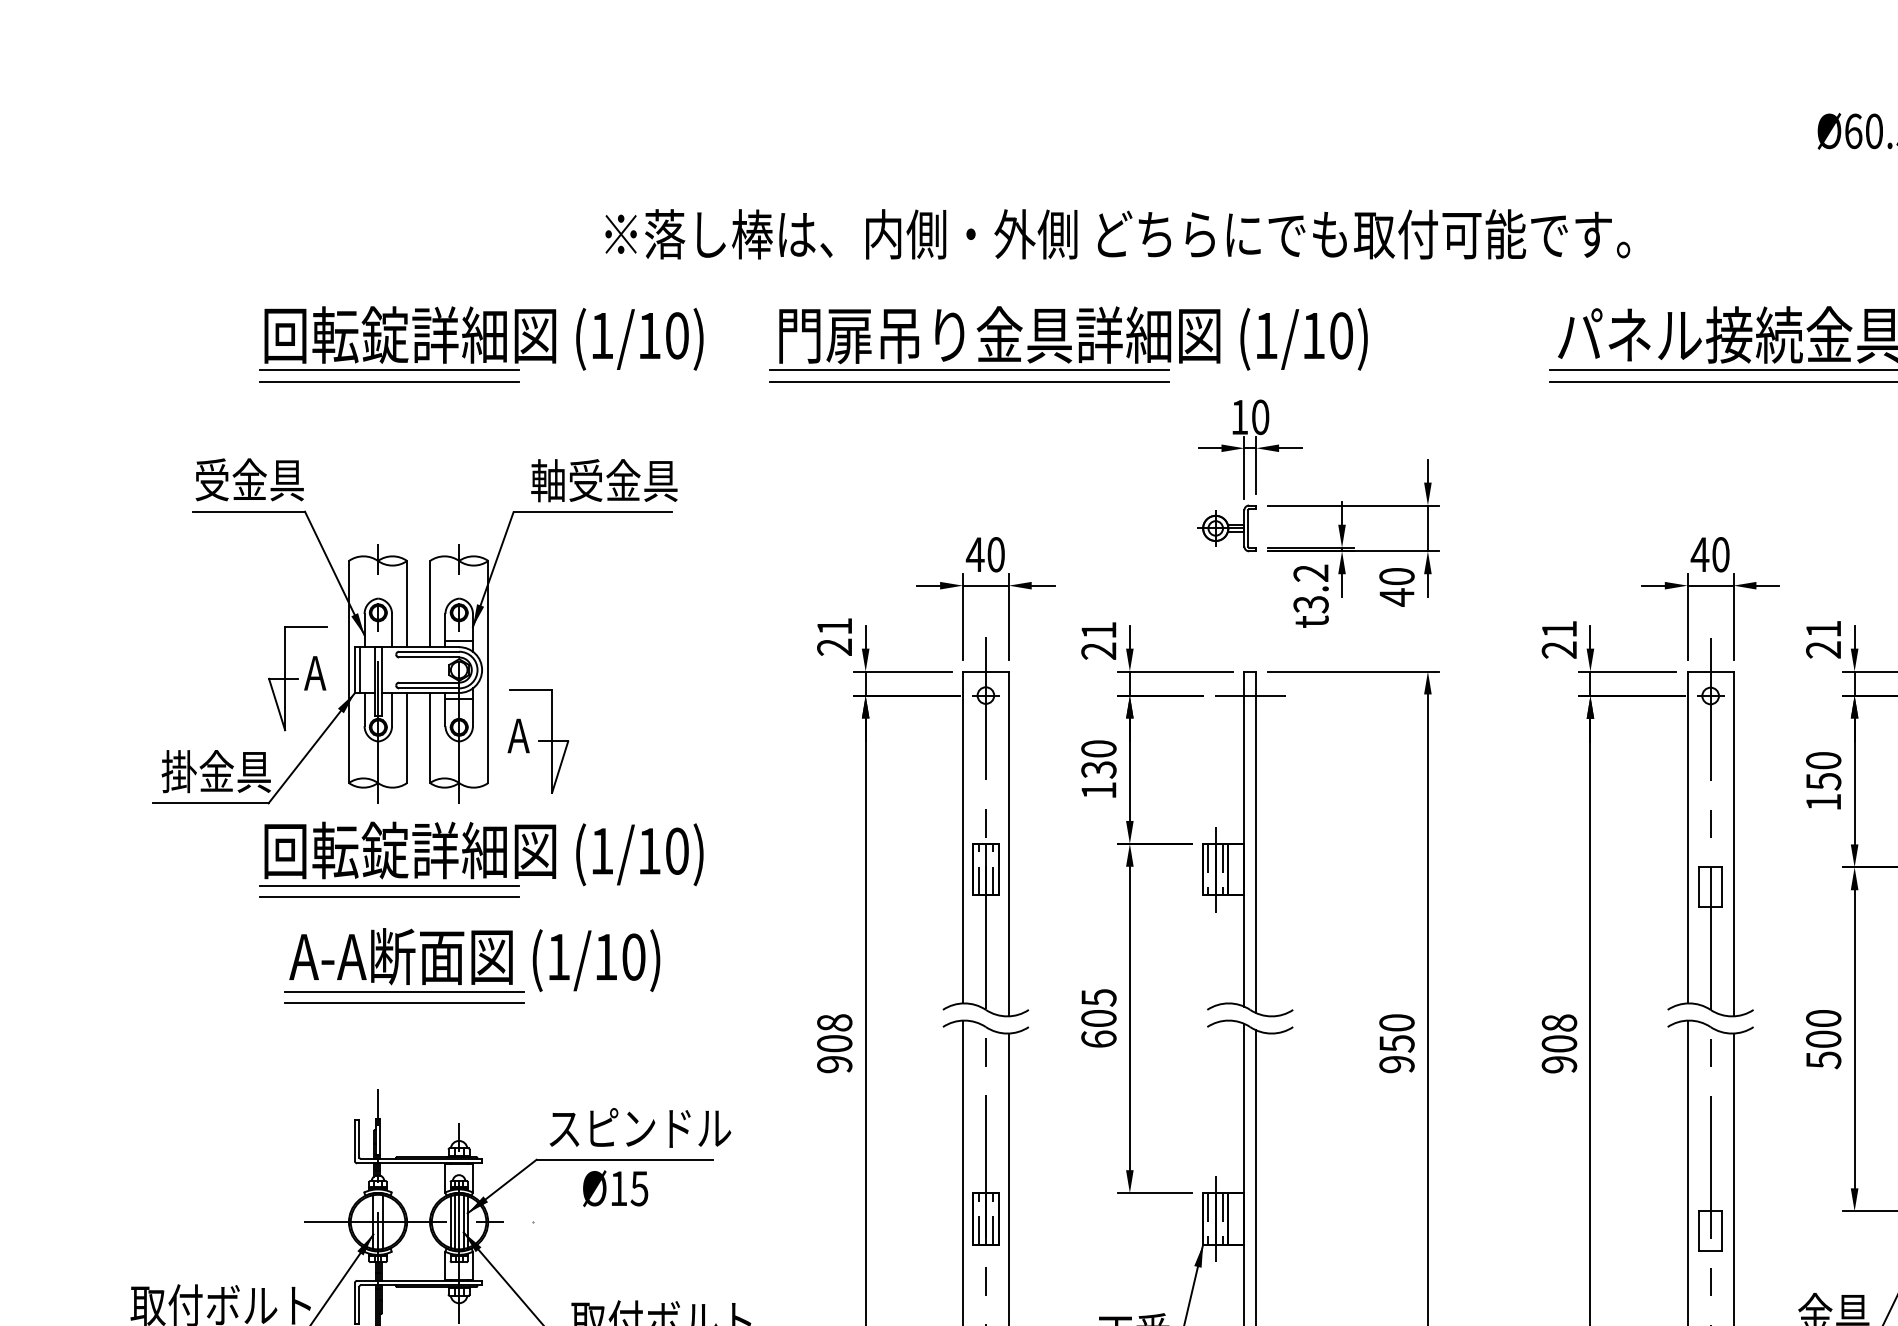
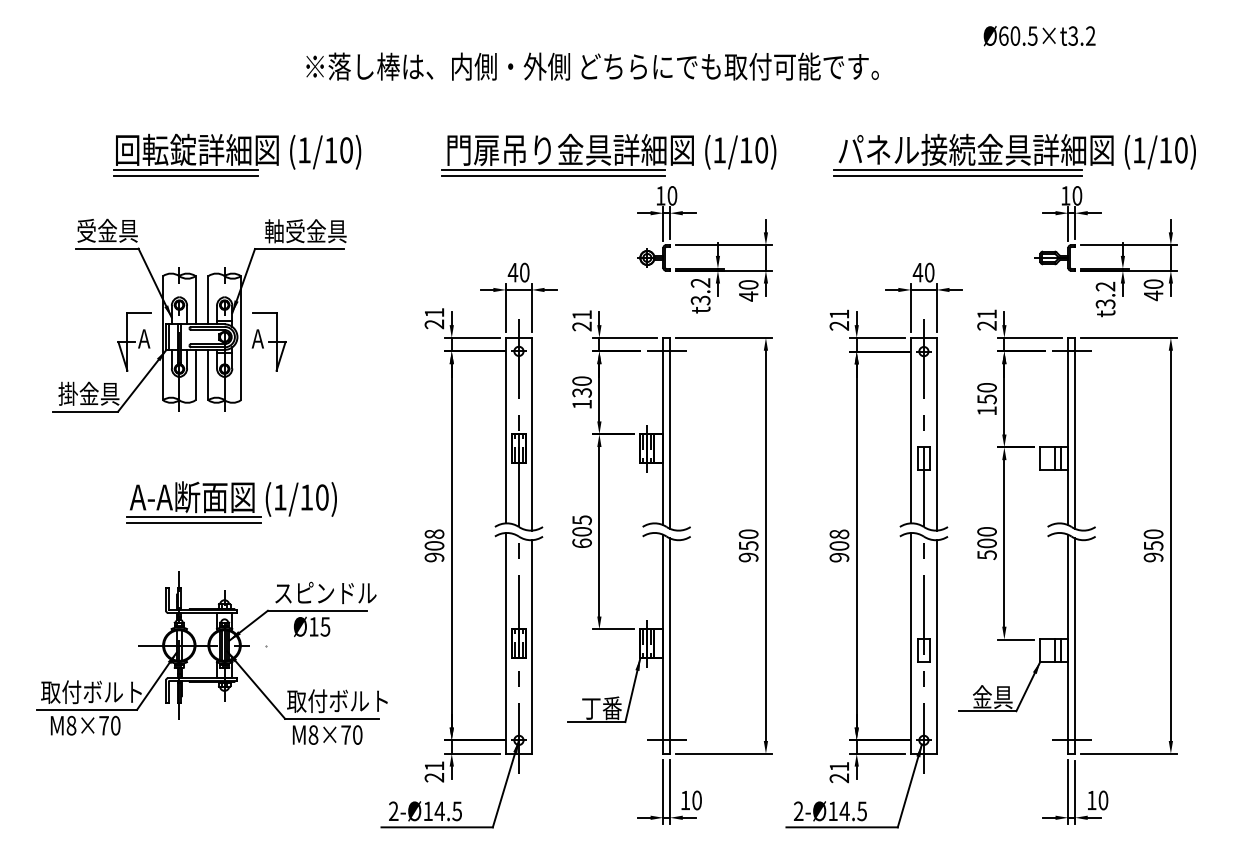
text: (1117, 234) -> (592, 66), moved
part: (1067, 343) -> (608, 154), moved
part: (537, 740) -> (268, 341), moved
part: (482, 858) -> (237, 442), removed

